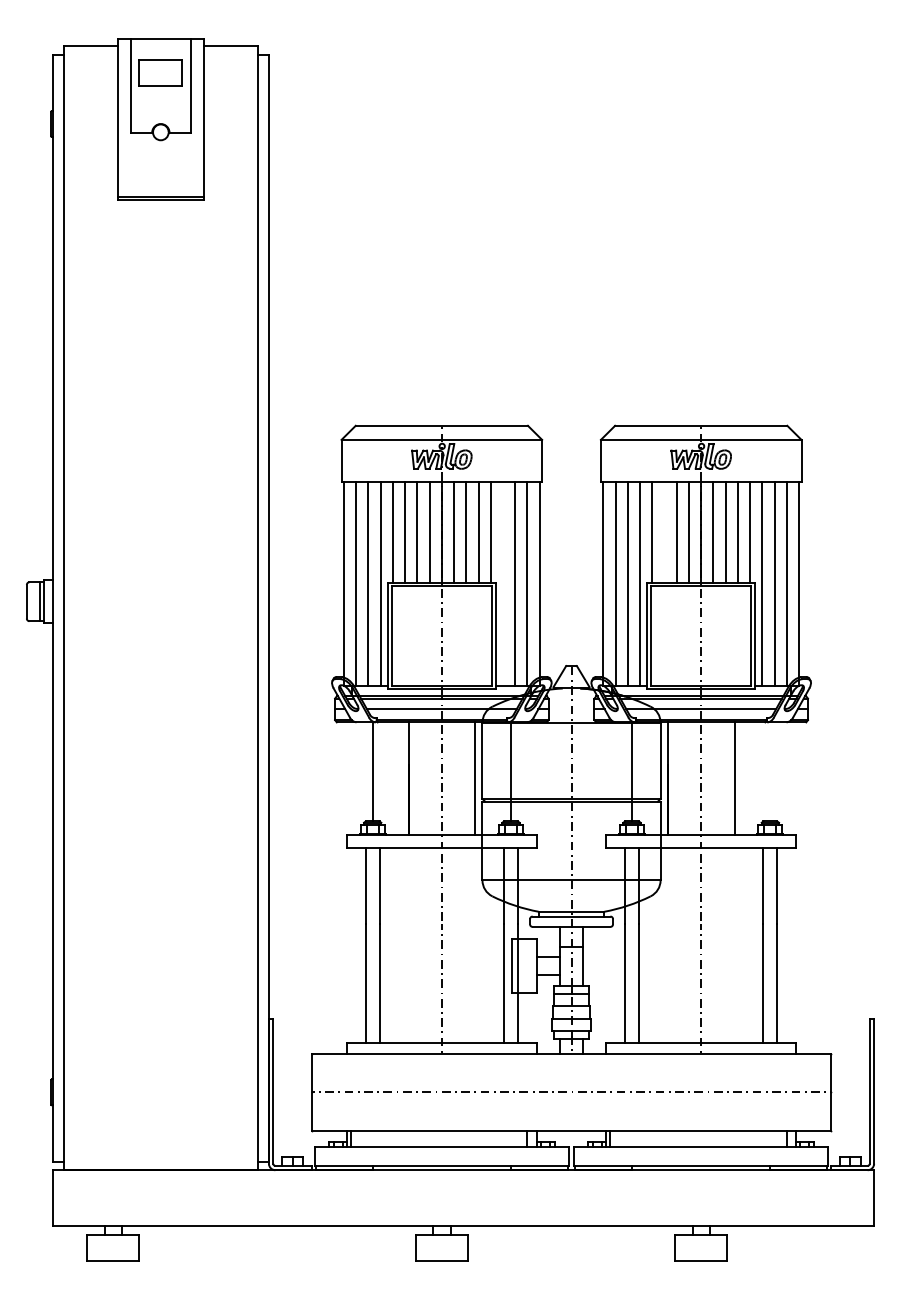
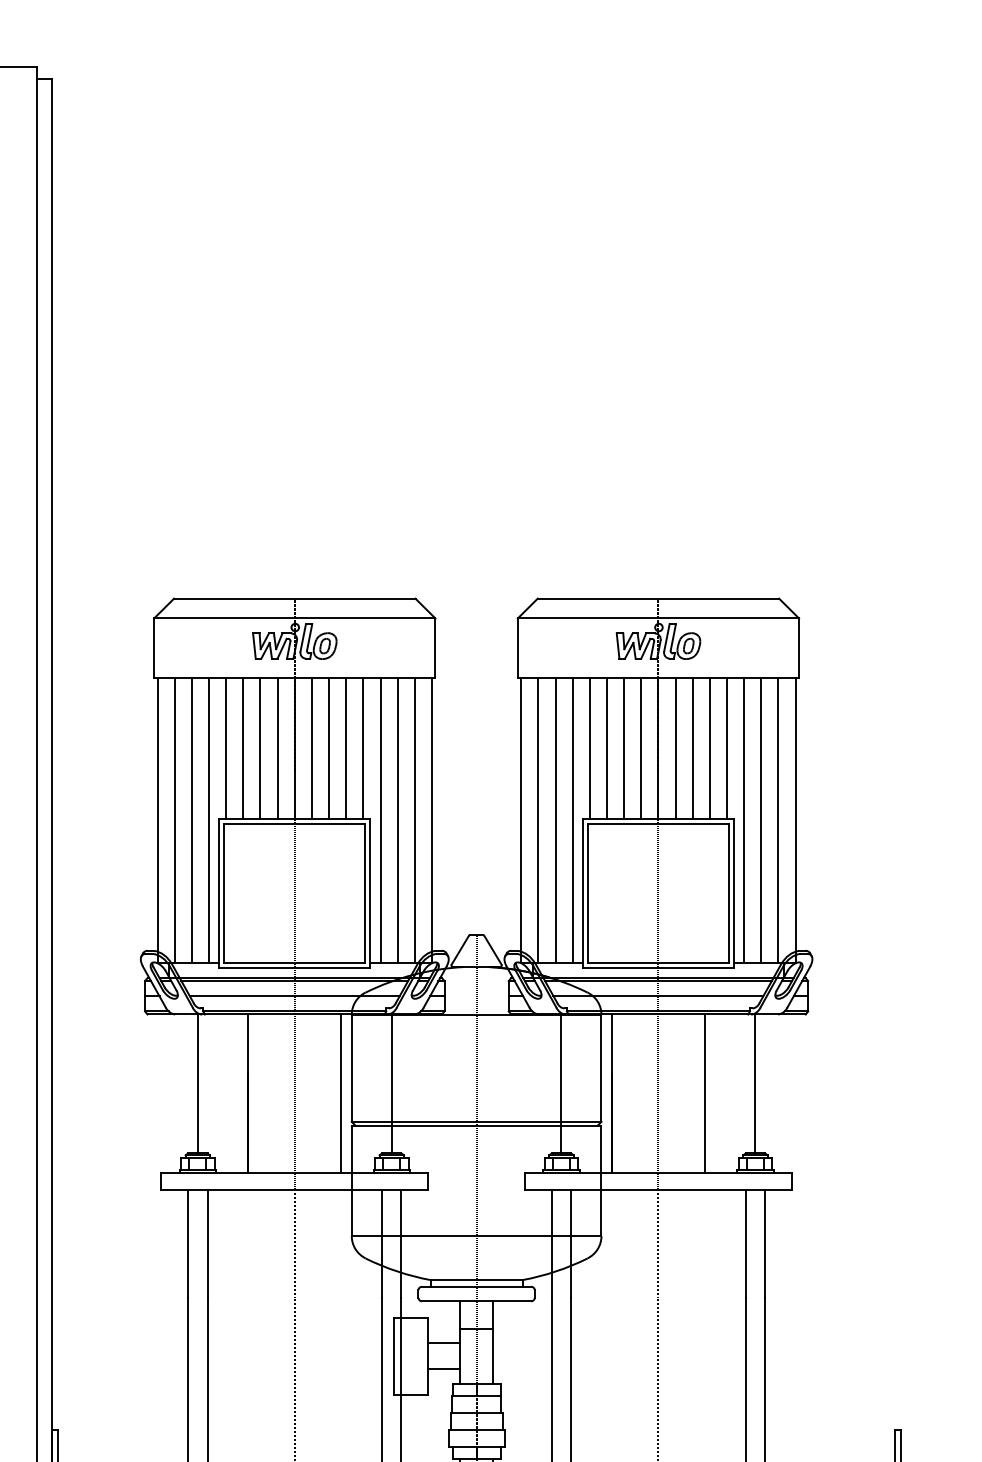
line: (664, 532) -> (606, 748), added
line: (502, 583) -> (379, 819), added
line: (770, 771) -> (755, 1083), added

